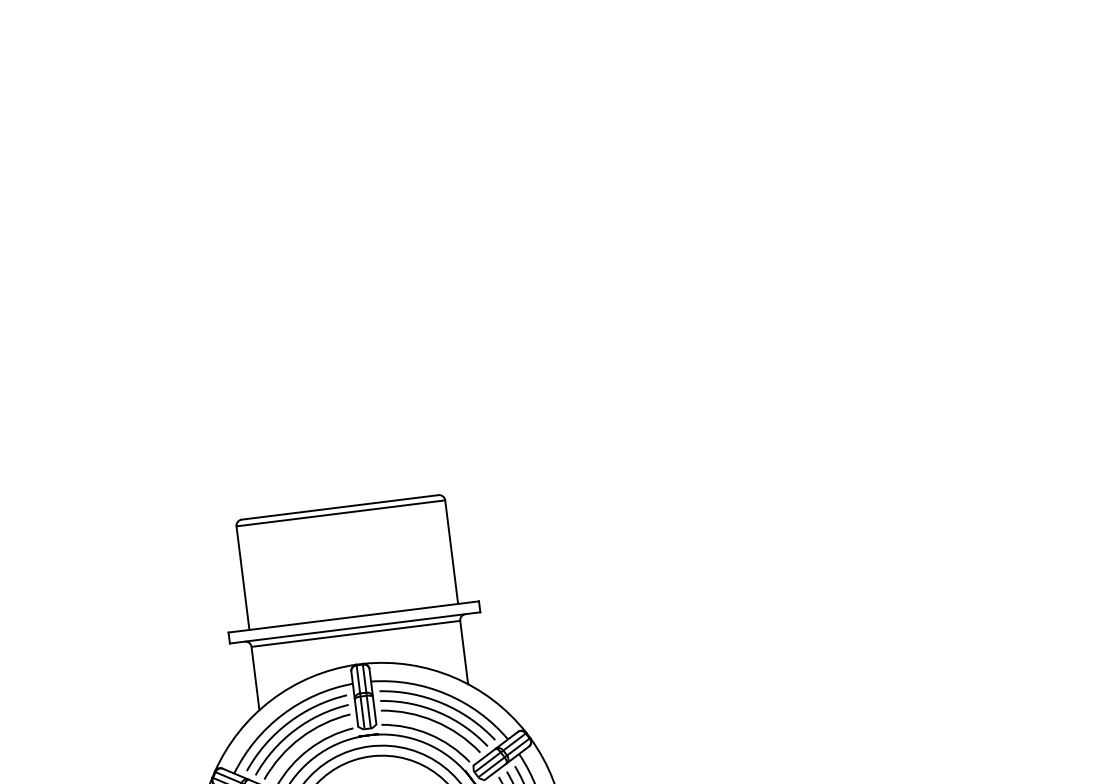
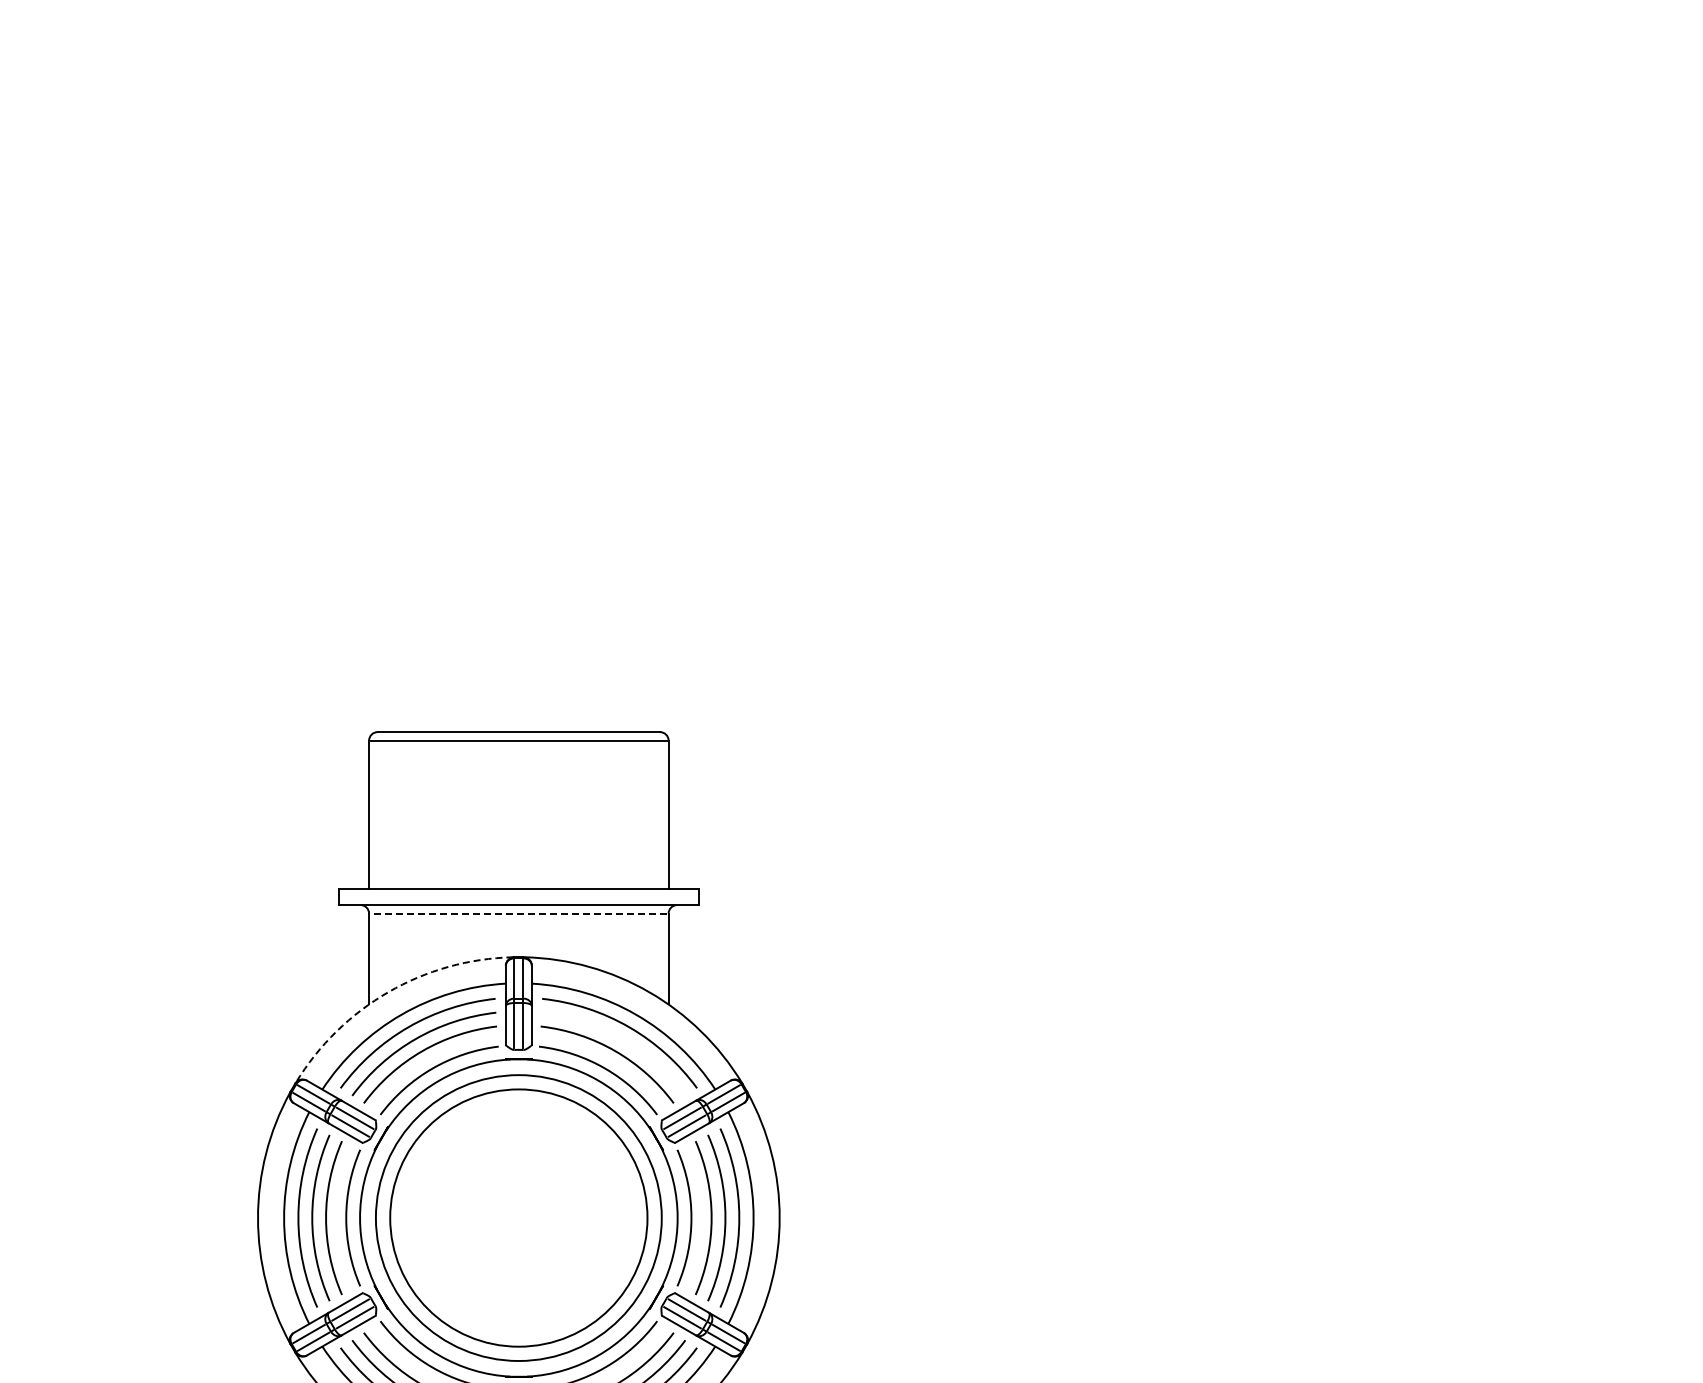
line: (355, 633) -> (518, 913), solid -> dashed
arc: (271, 700) -> (388, 992), solid -> dashed
arc: (437, 712) -> (620, 1039), removed

